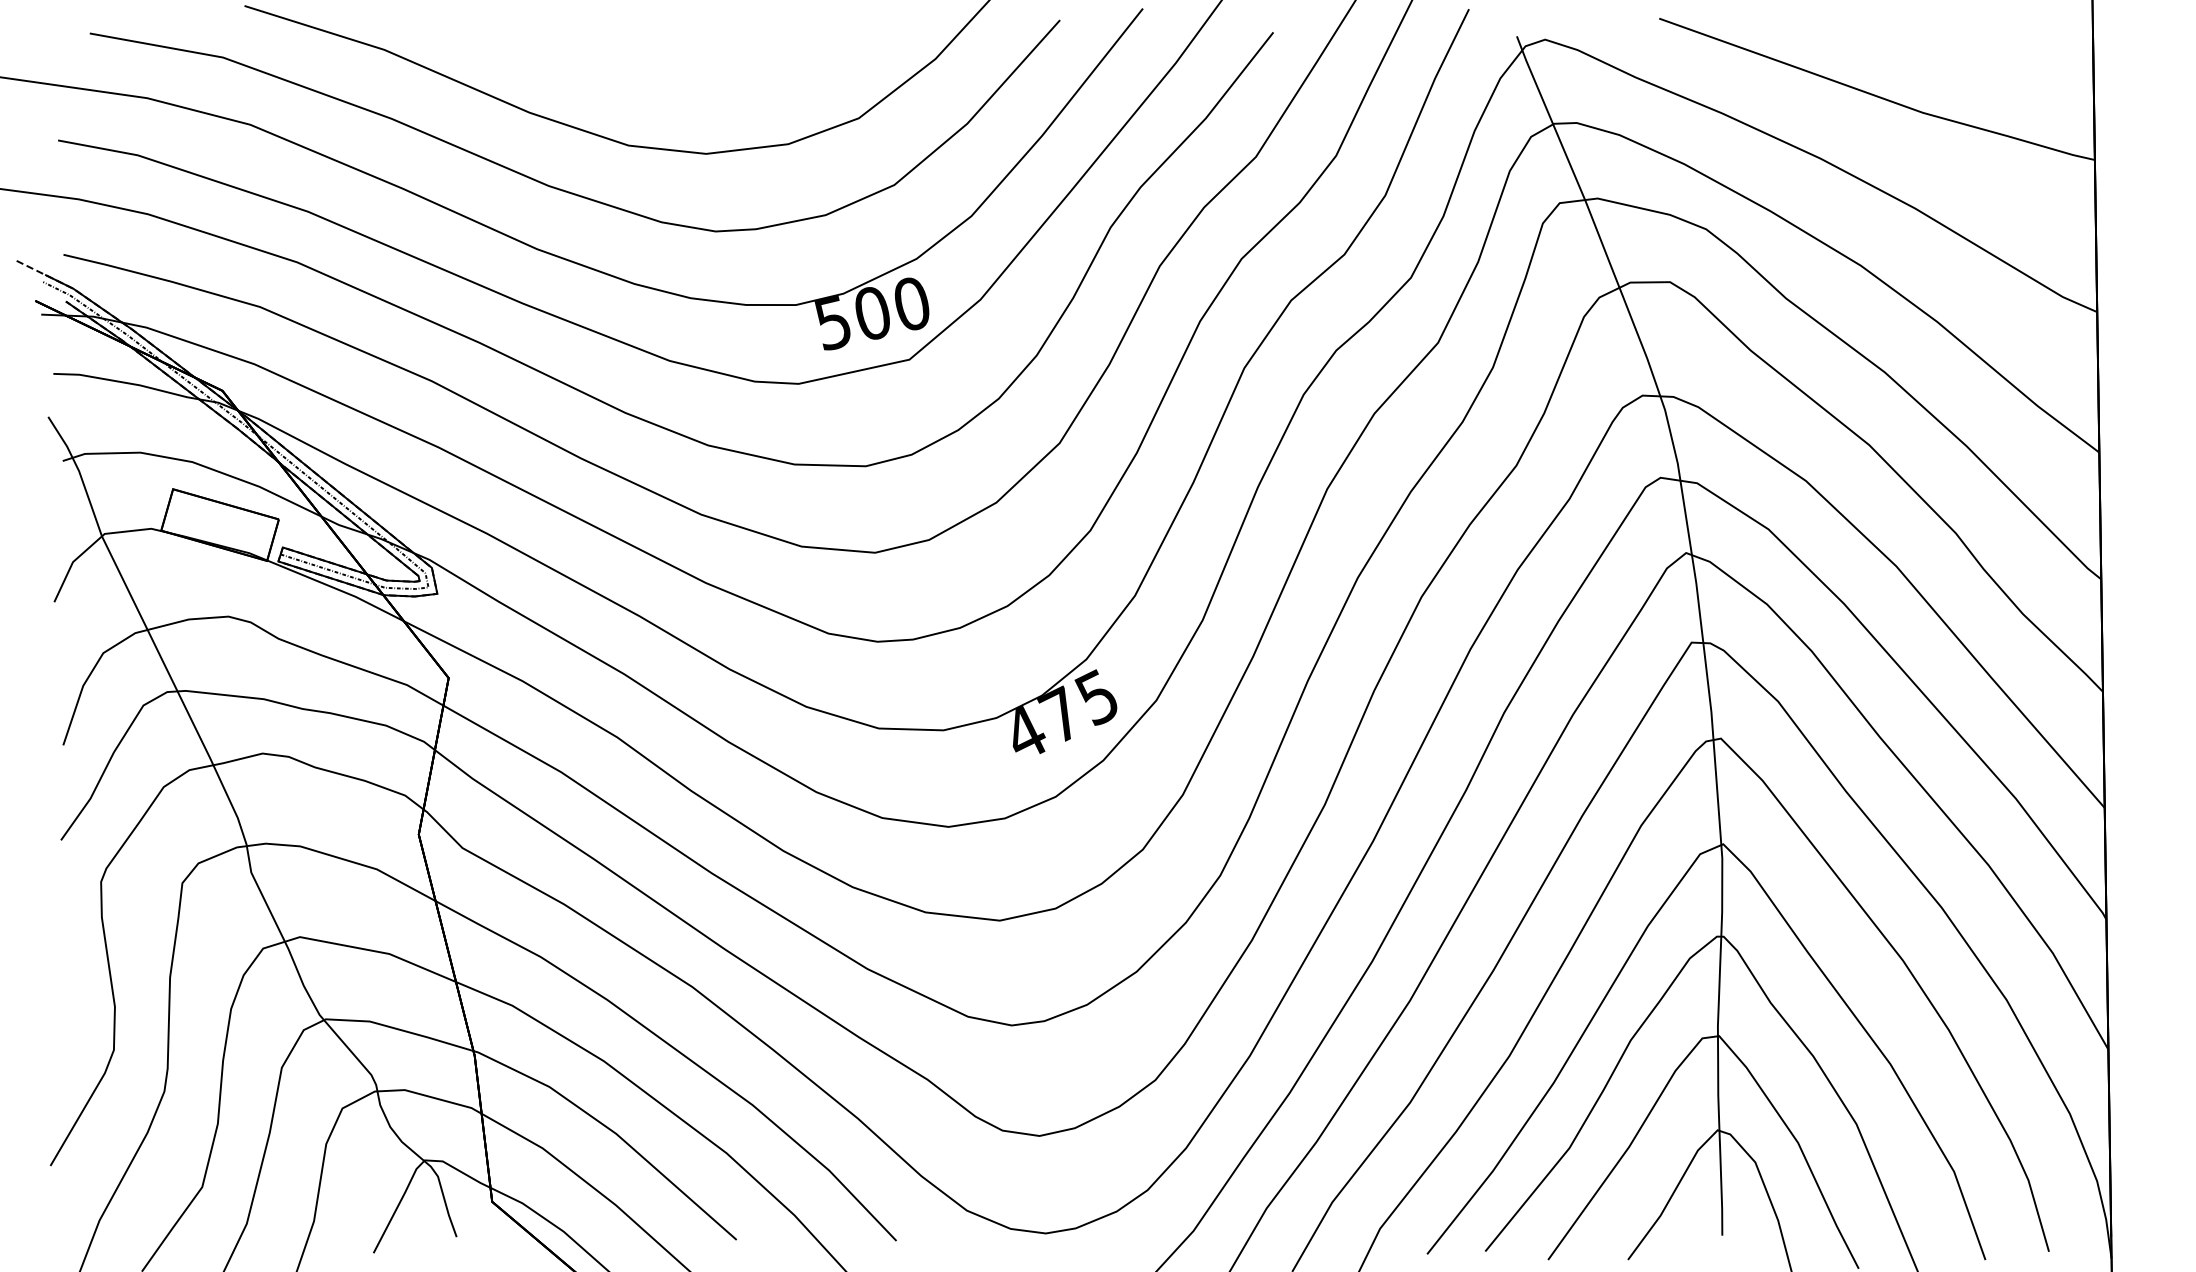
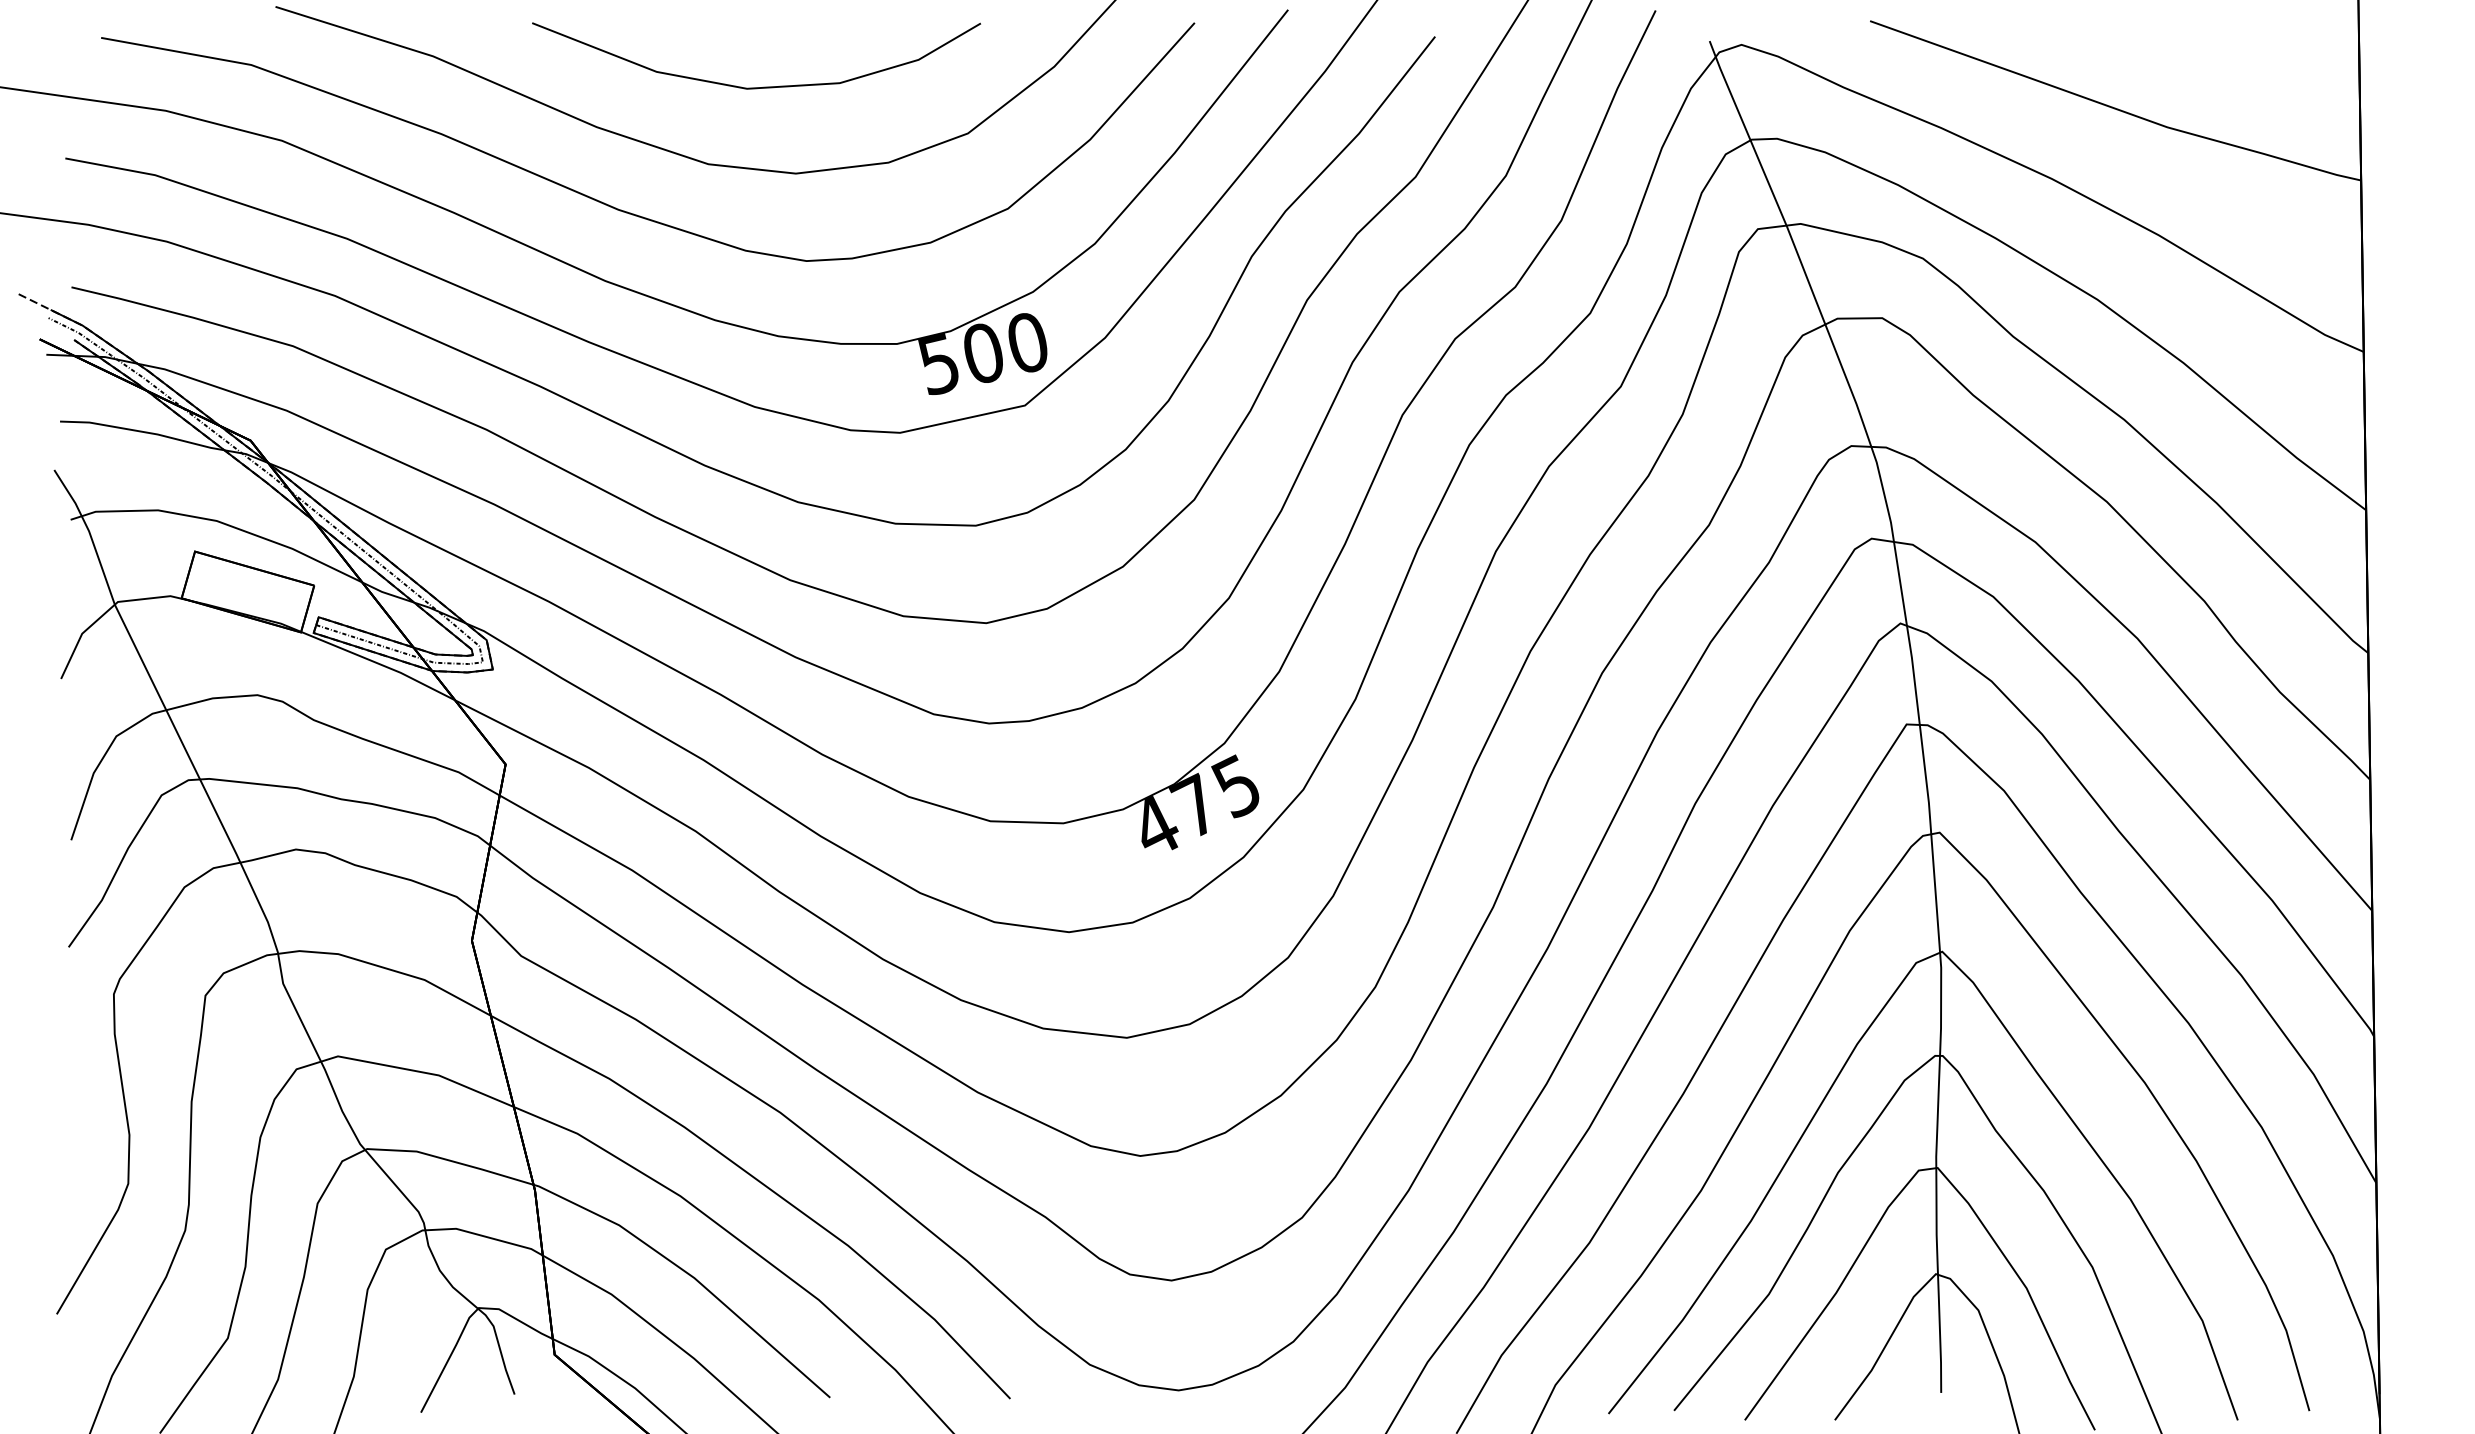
curve: (677, 76) -> (763, 86), added

